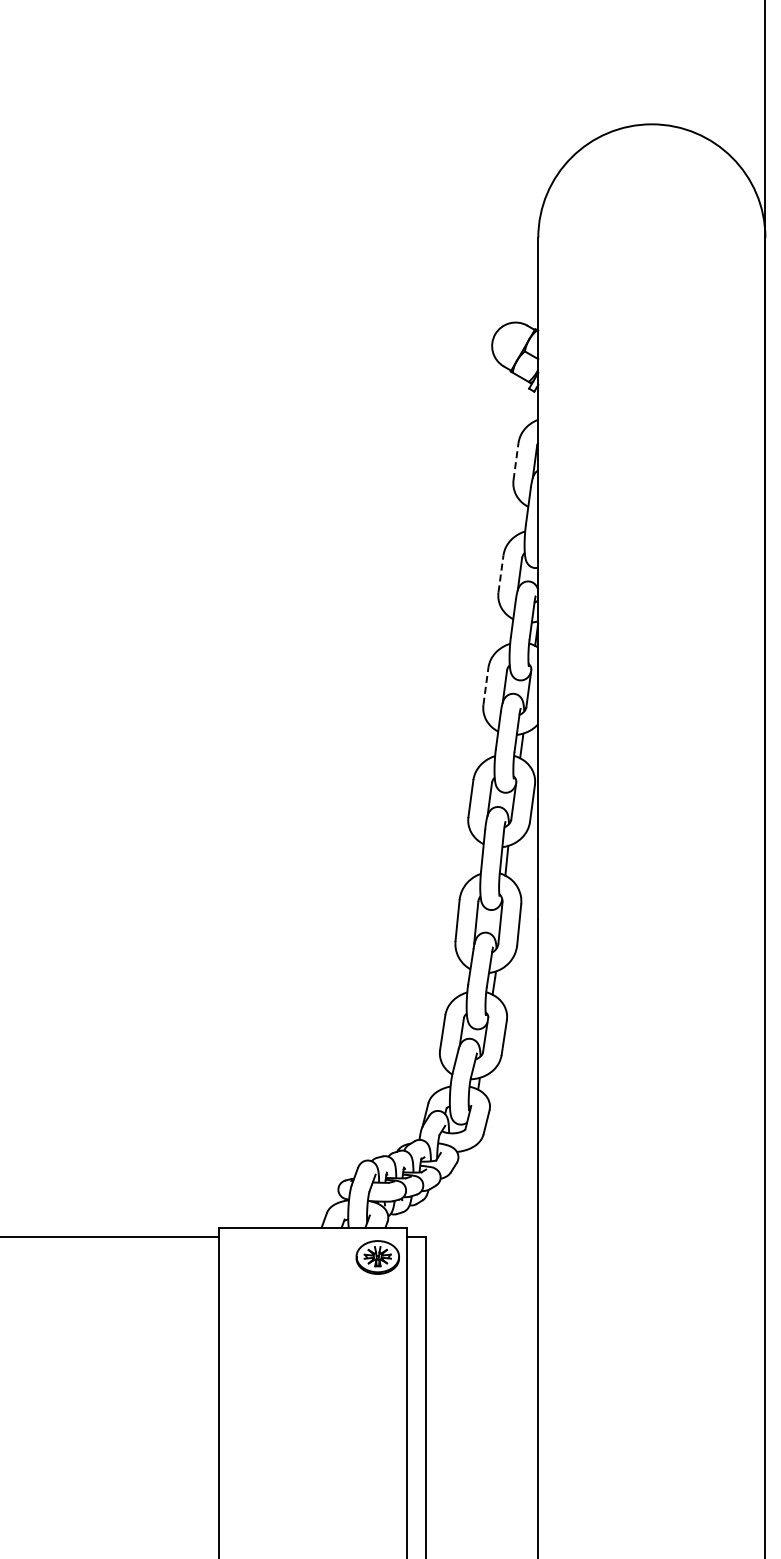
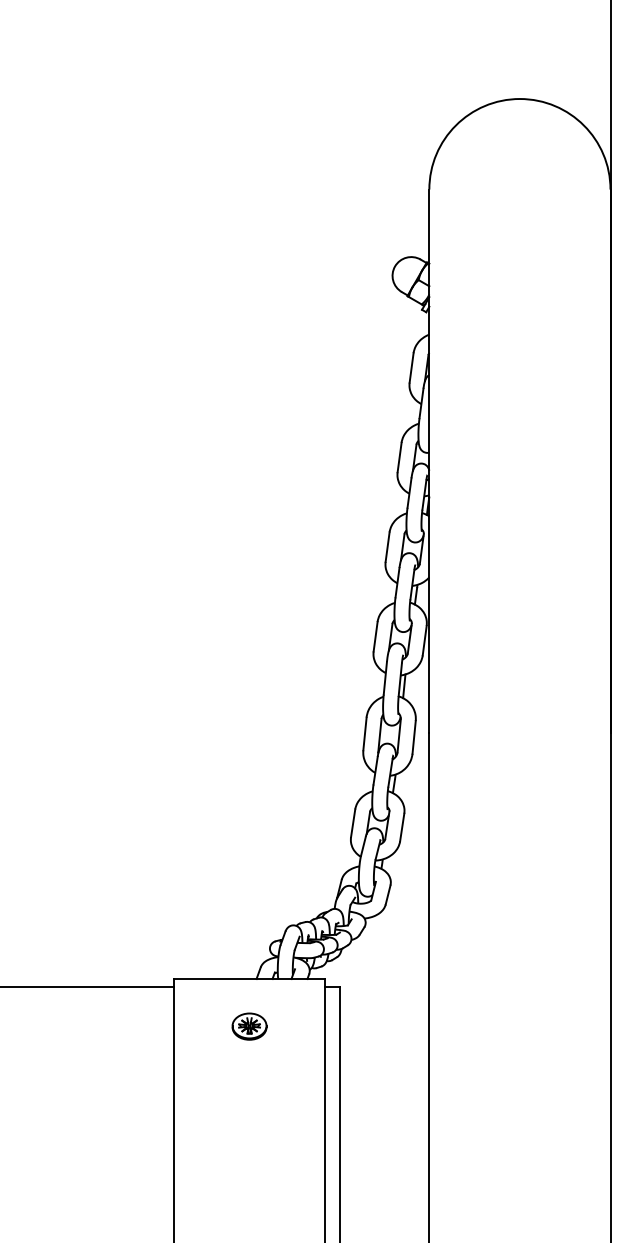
line: (516, 461) -> (411, 367), dashed -> solid
line: (500, 573) -> (399, 457), dashed -> solid
line: (485, 686) -> (387, 547), dashed -> solid
part: (377, 1257) -> (249, 1026), moved

